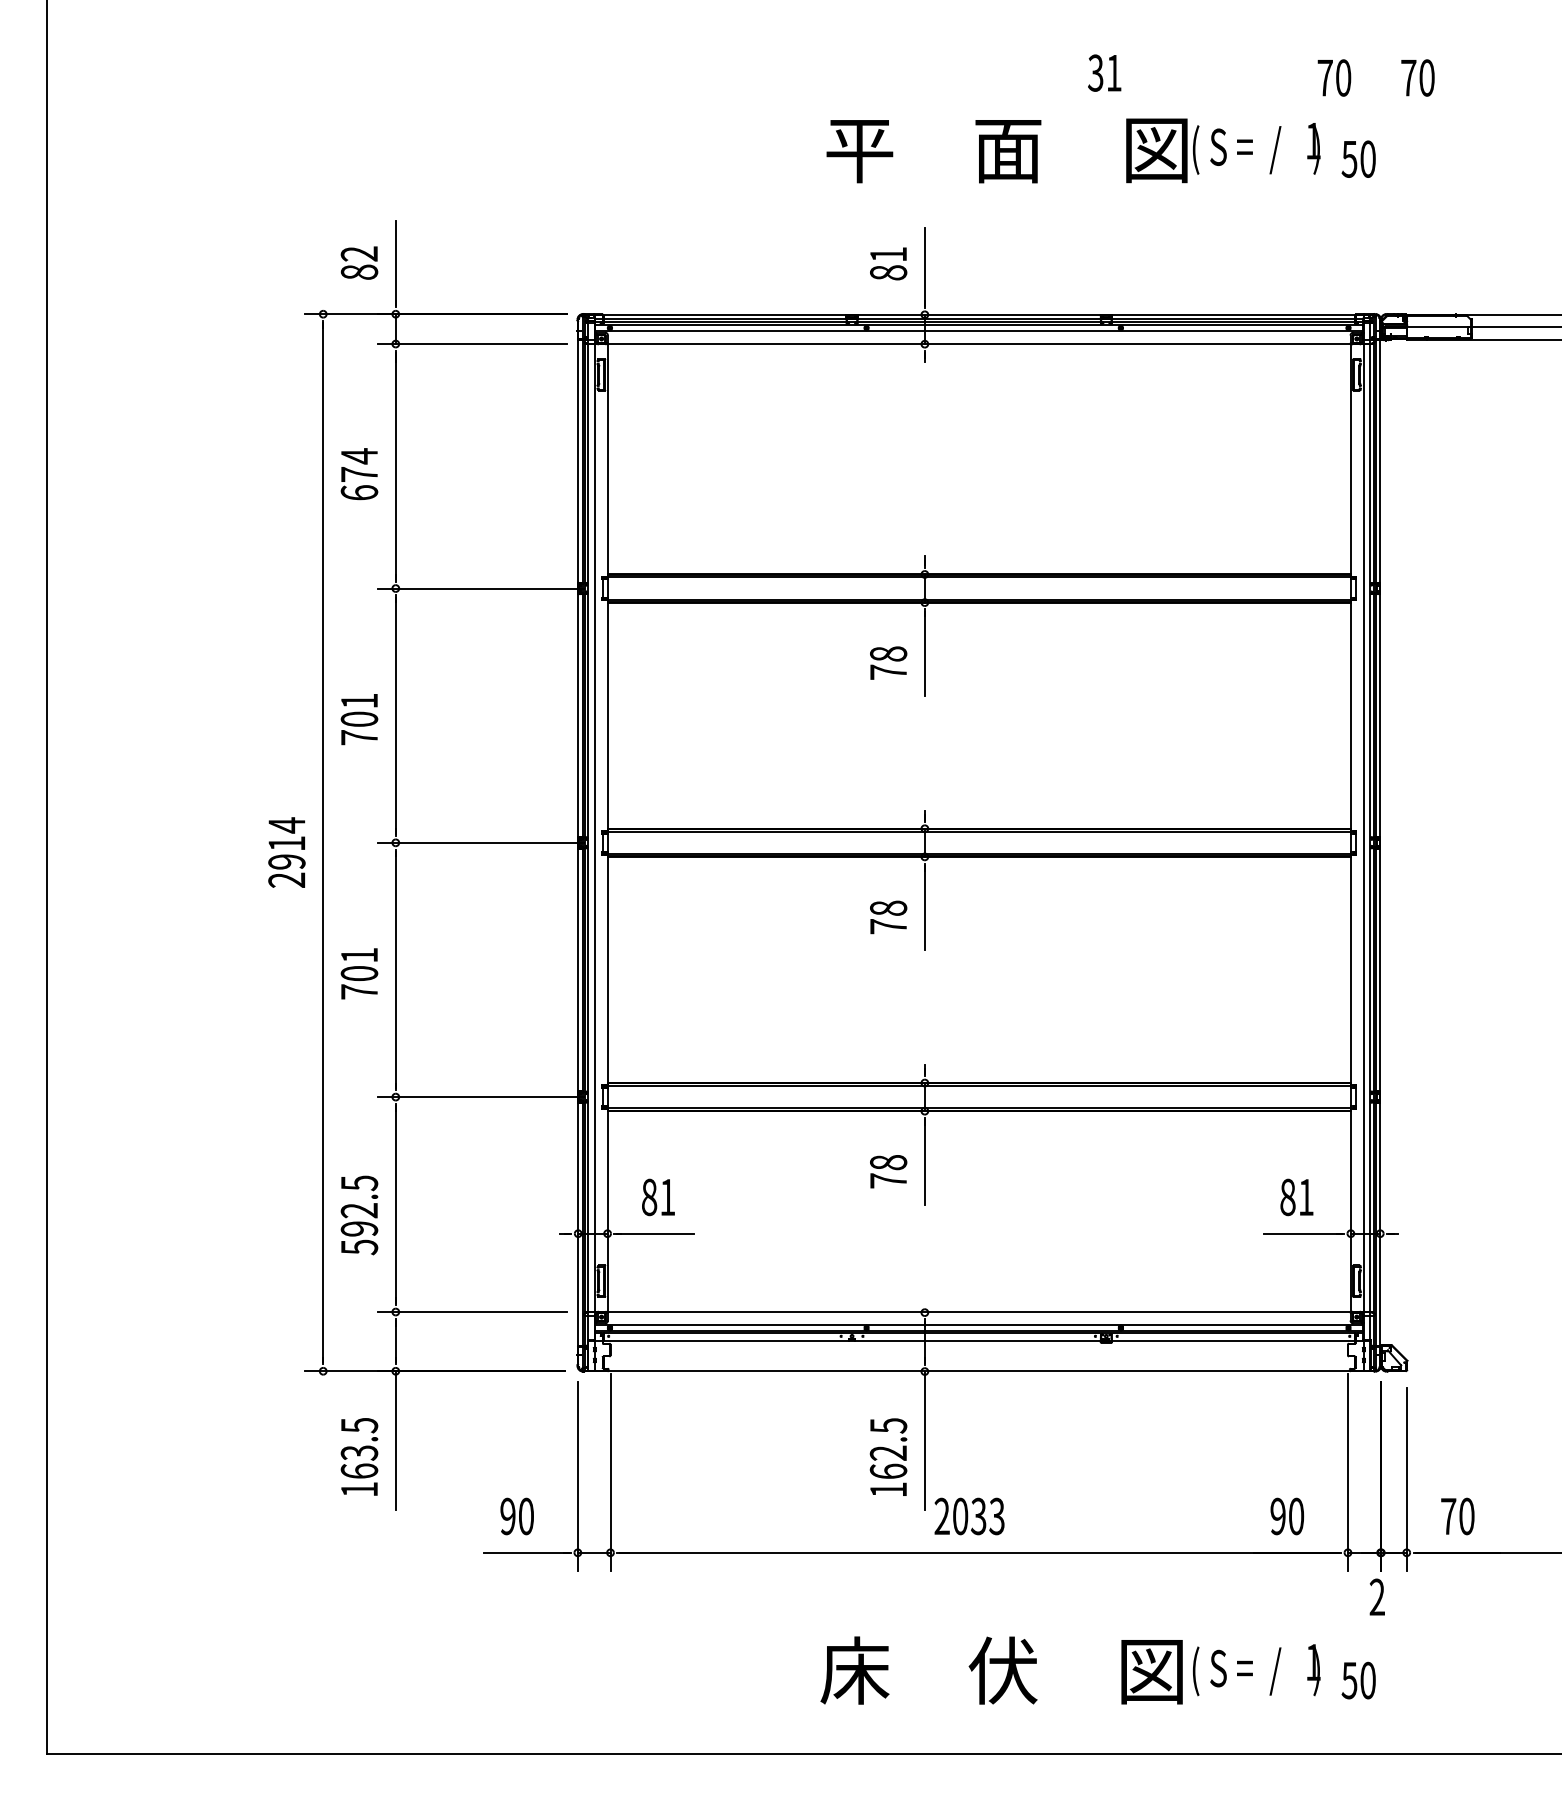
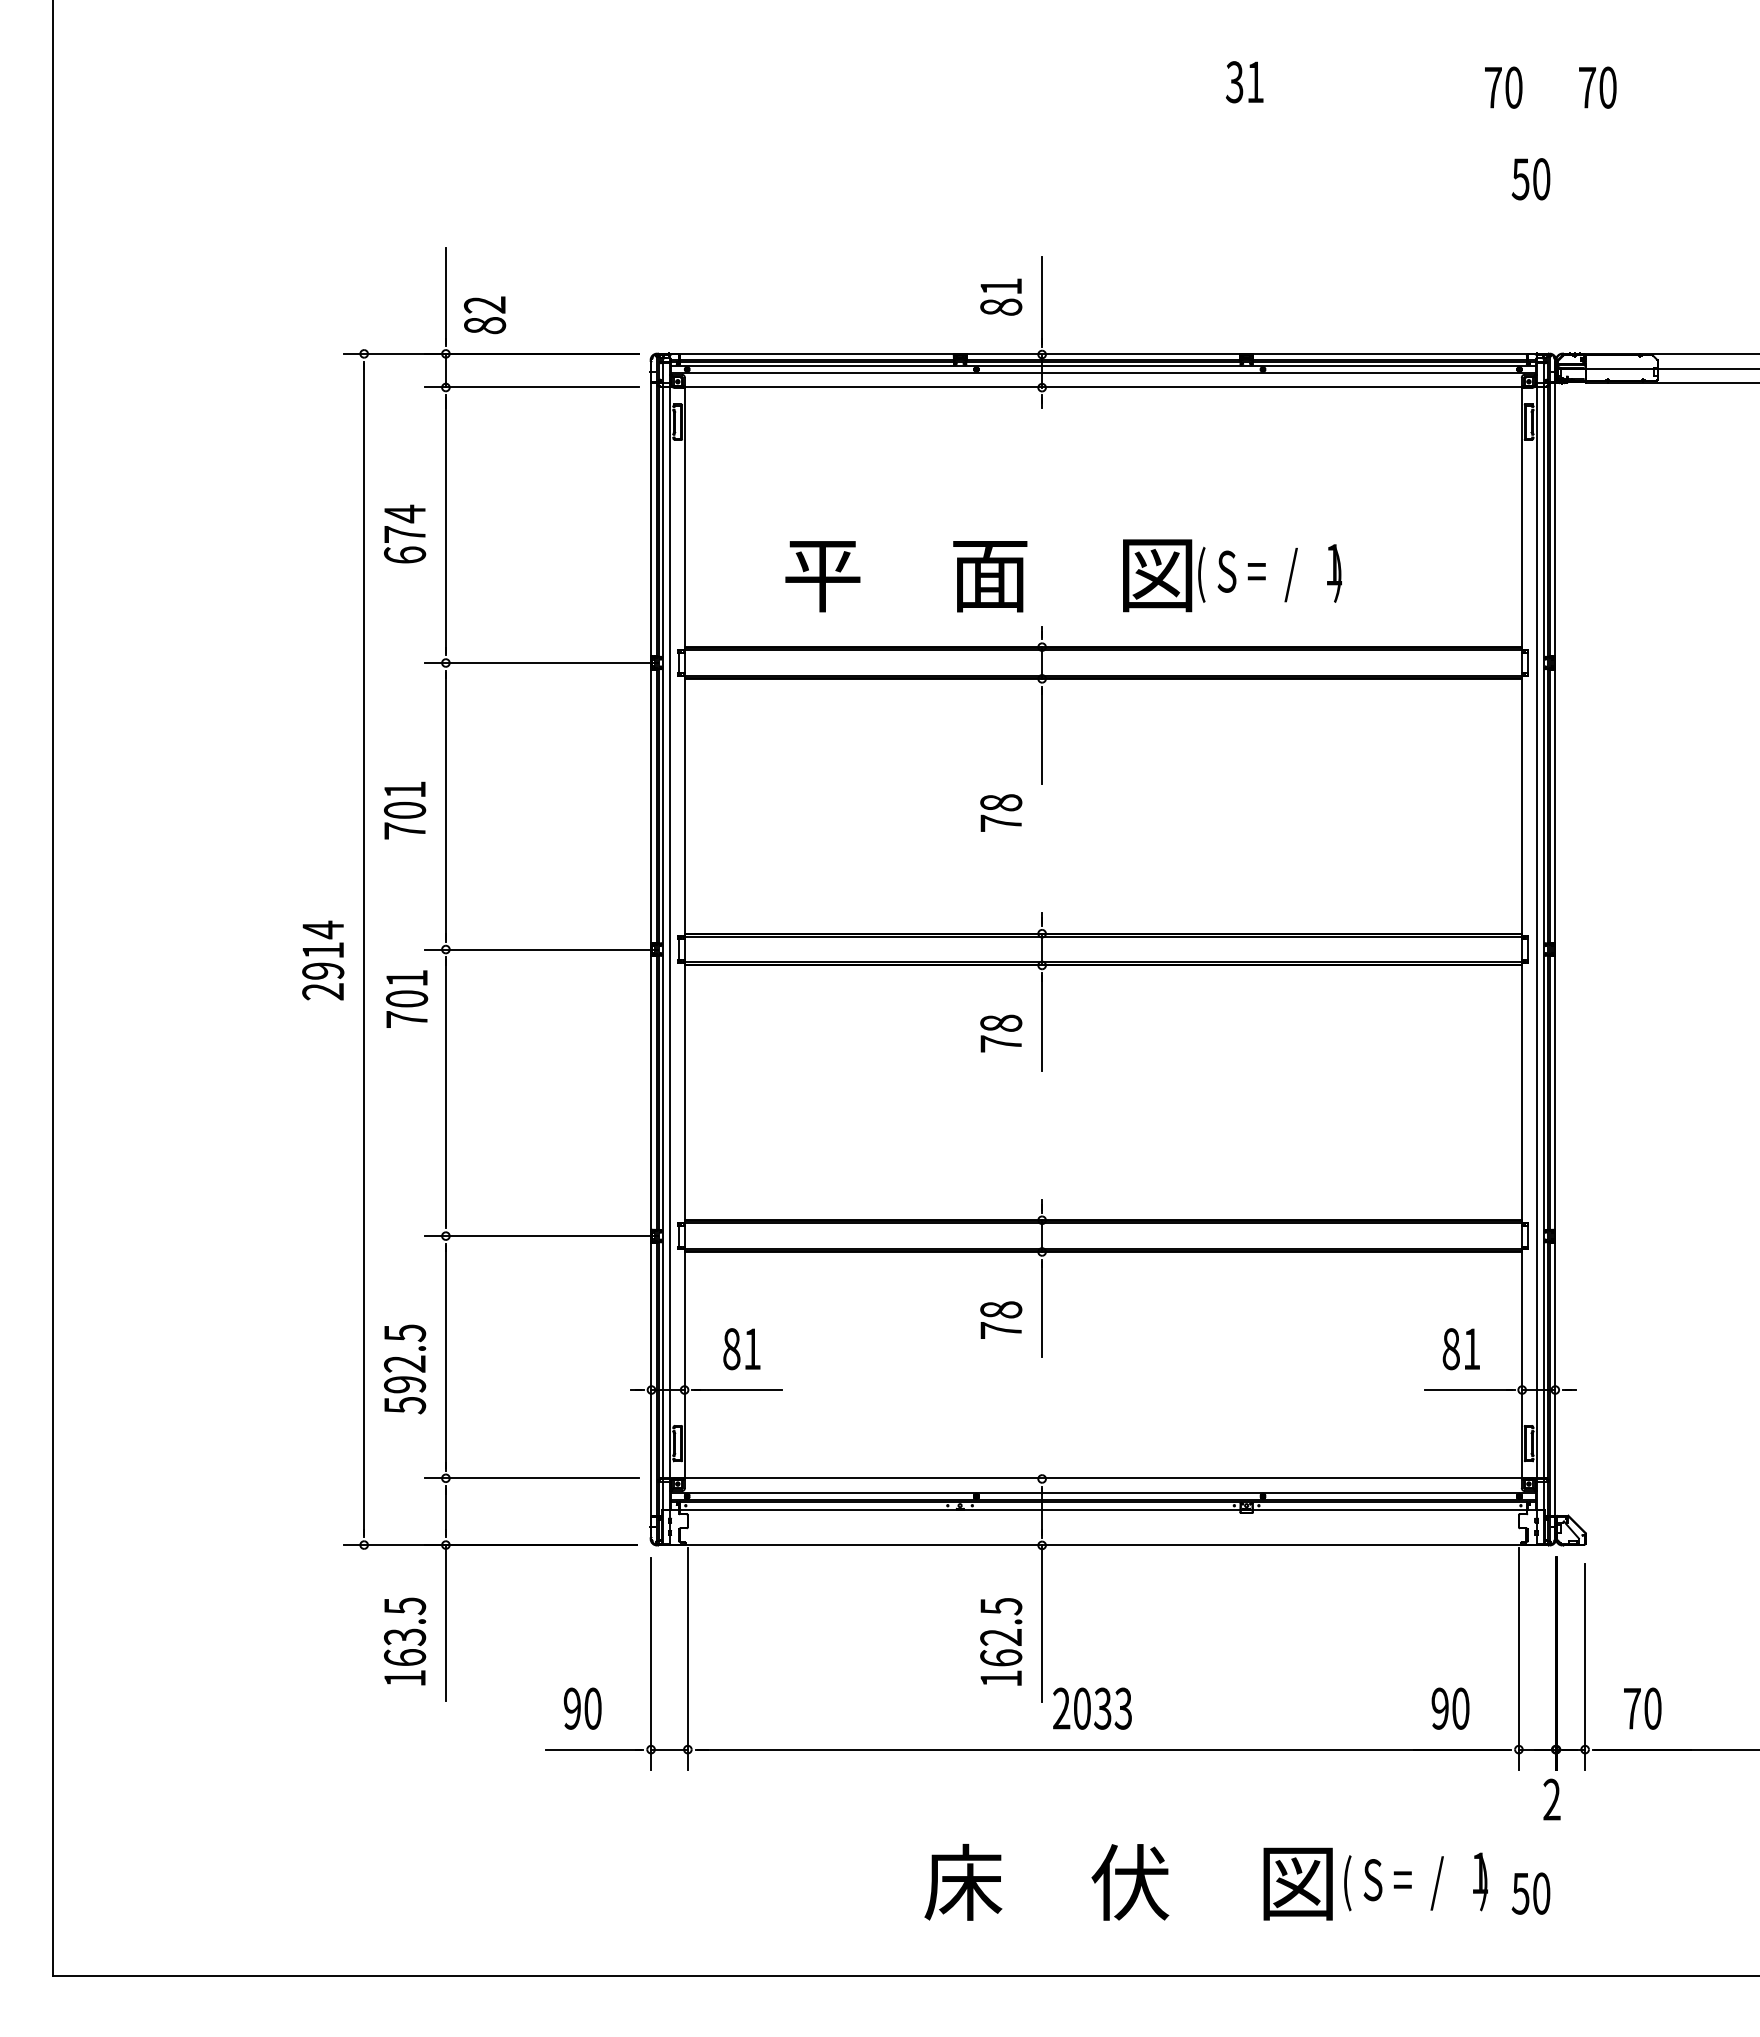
text: (1073, 150) -> (1063, 575), moved
text: (359, 263) -> (485, 315), moved
text: (888, 662) -> (1001, 812), moved
text: (359, 973) -> (407, 998), moved

